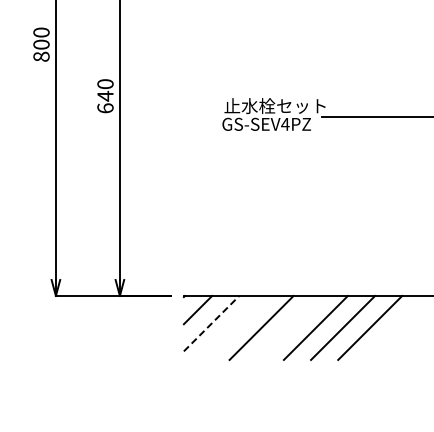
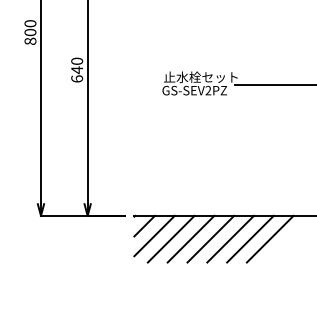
text: (285, 123) -> (208, 90), GS-SEV4PZ -> GS-SEV2PZ
line: (211, 323) -> (154, 235), dashed -> solid
line: (234, 327) -> (171, 238), added
line: (288, 327) -> (210, 238), added

